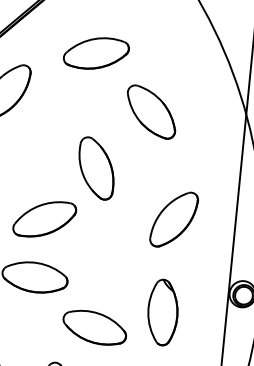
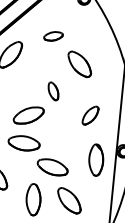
part: (96, 53) -> (53, 36), size x0.6
part: (96, 168) -> (53, 91), size x0.6
part: (173, 219) -> (90, 115), size x0.7
part: (163, 311) -> (96, 159), moved

